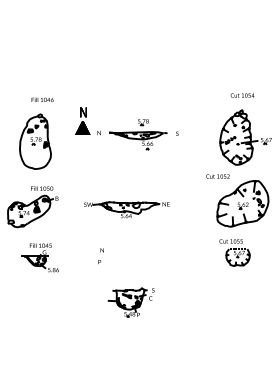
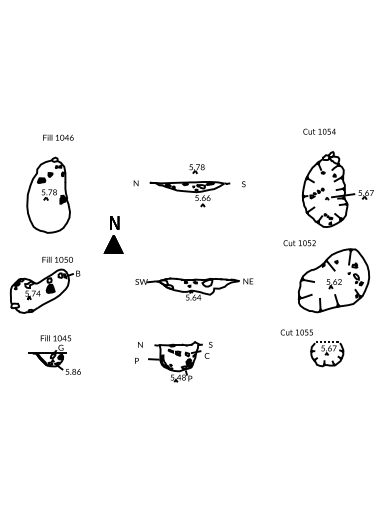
text: (242, 95) -> (319, 131), moved
part: (82, 120) -> (113, 234), moved
part: (127, 209) -> (194, 288), moved
text: (230, 241) -> (296, 332), moved
part: (131, 302) -> (180, 361), moved

